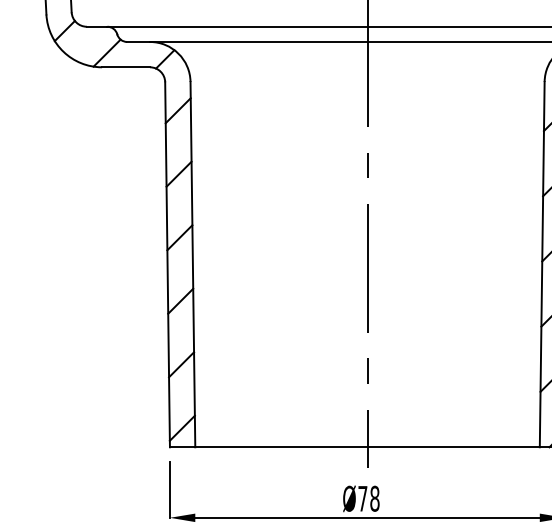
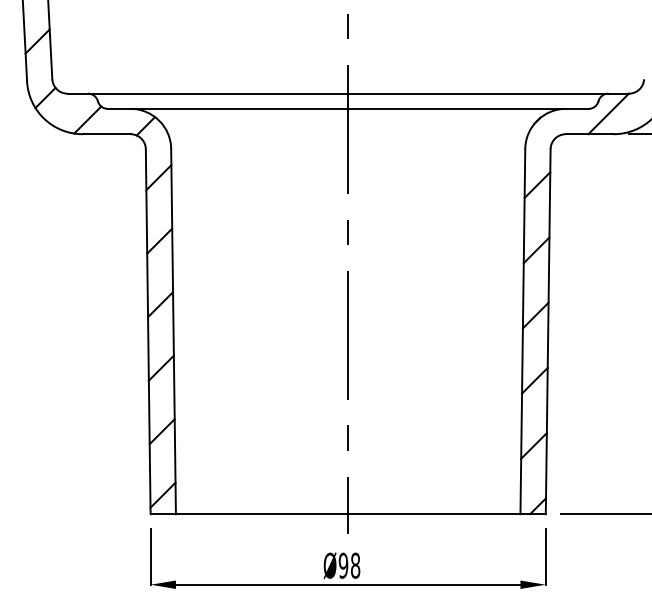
text: (362, 498) -> (343, 565), Ø78 -> Ø98

